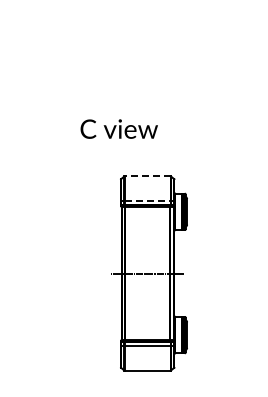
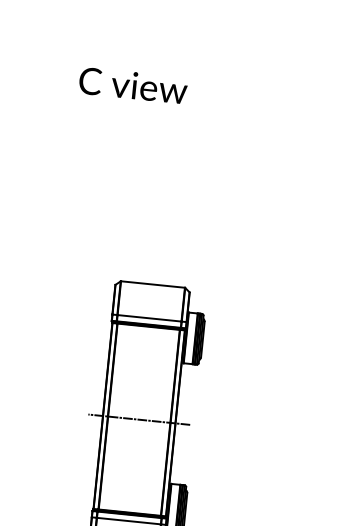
text: (118, 128) -> (132, 84), moved
line: (147, 176) -> (152, 284), dashed -> solid
line: (147, 200) -> (149, 318), dashed -> solid

